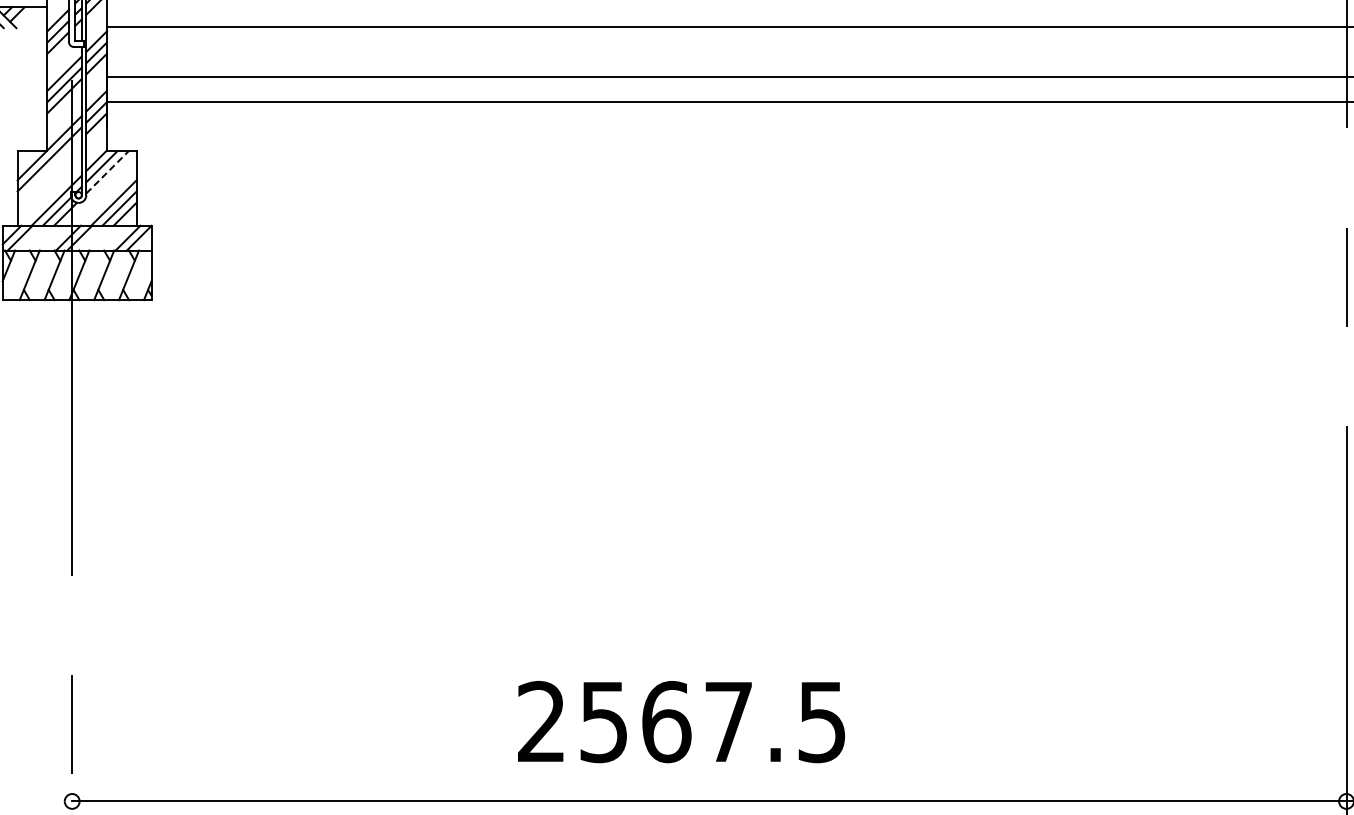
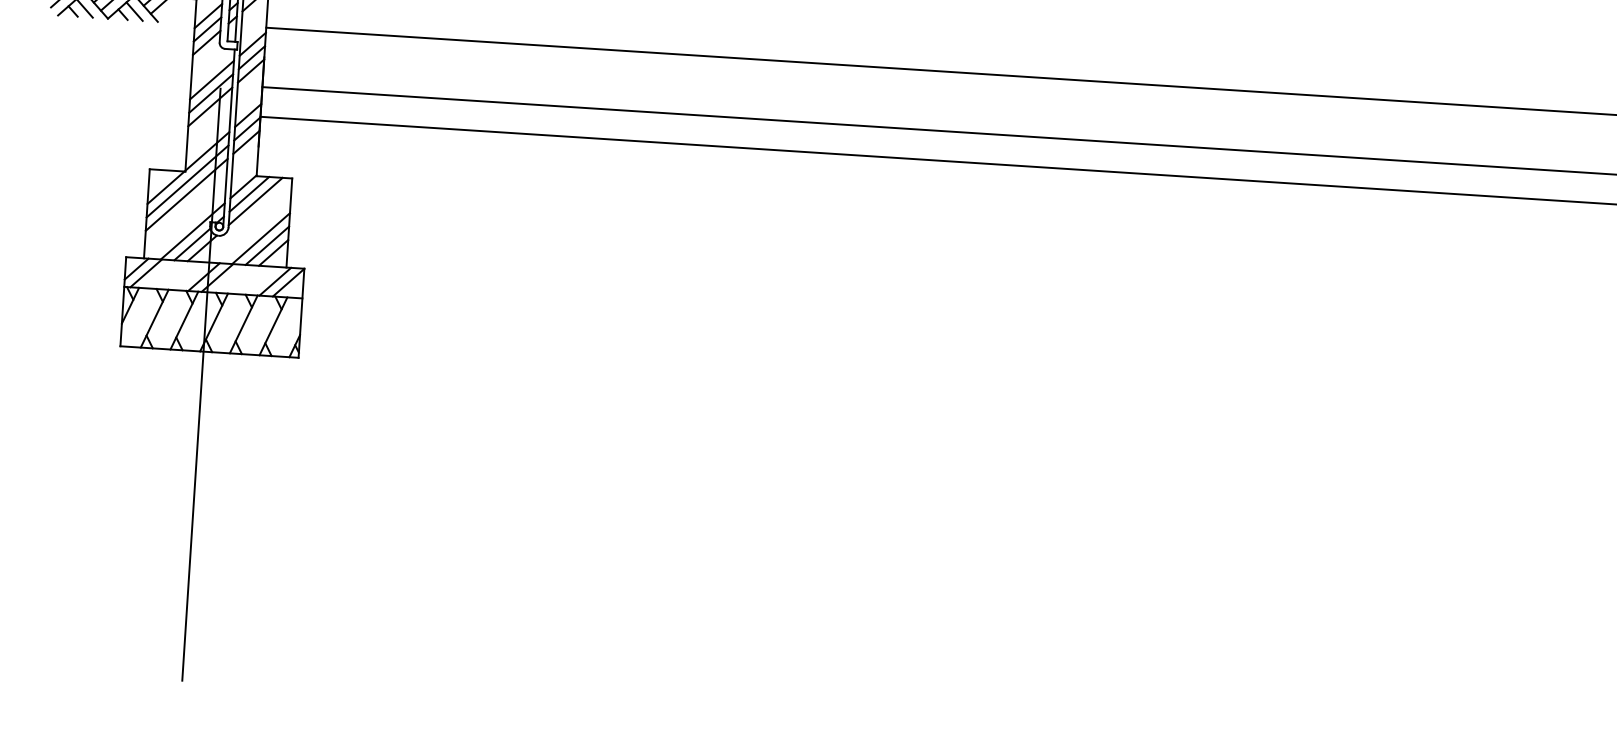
line: (49, 170) -> (186, 194), added
line: (107, 172) -> (255, 201), dashed -> solid

